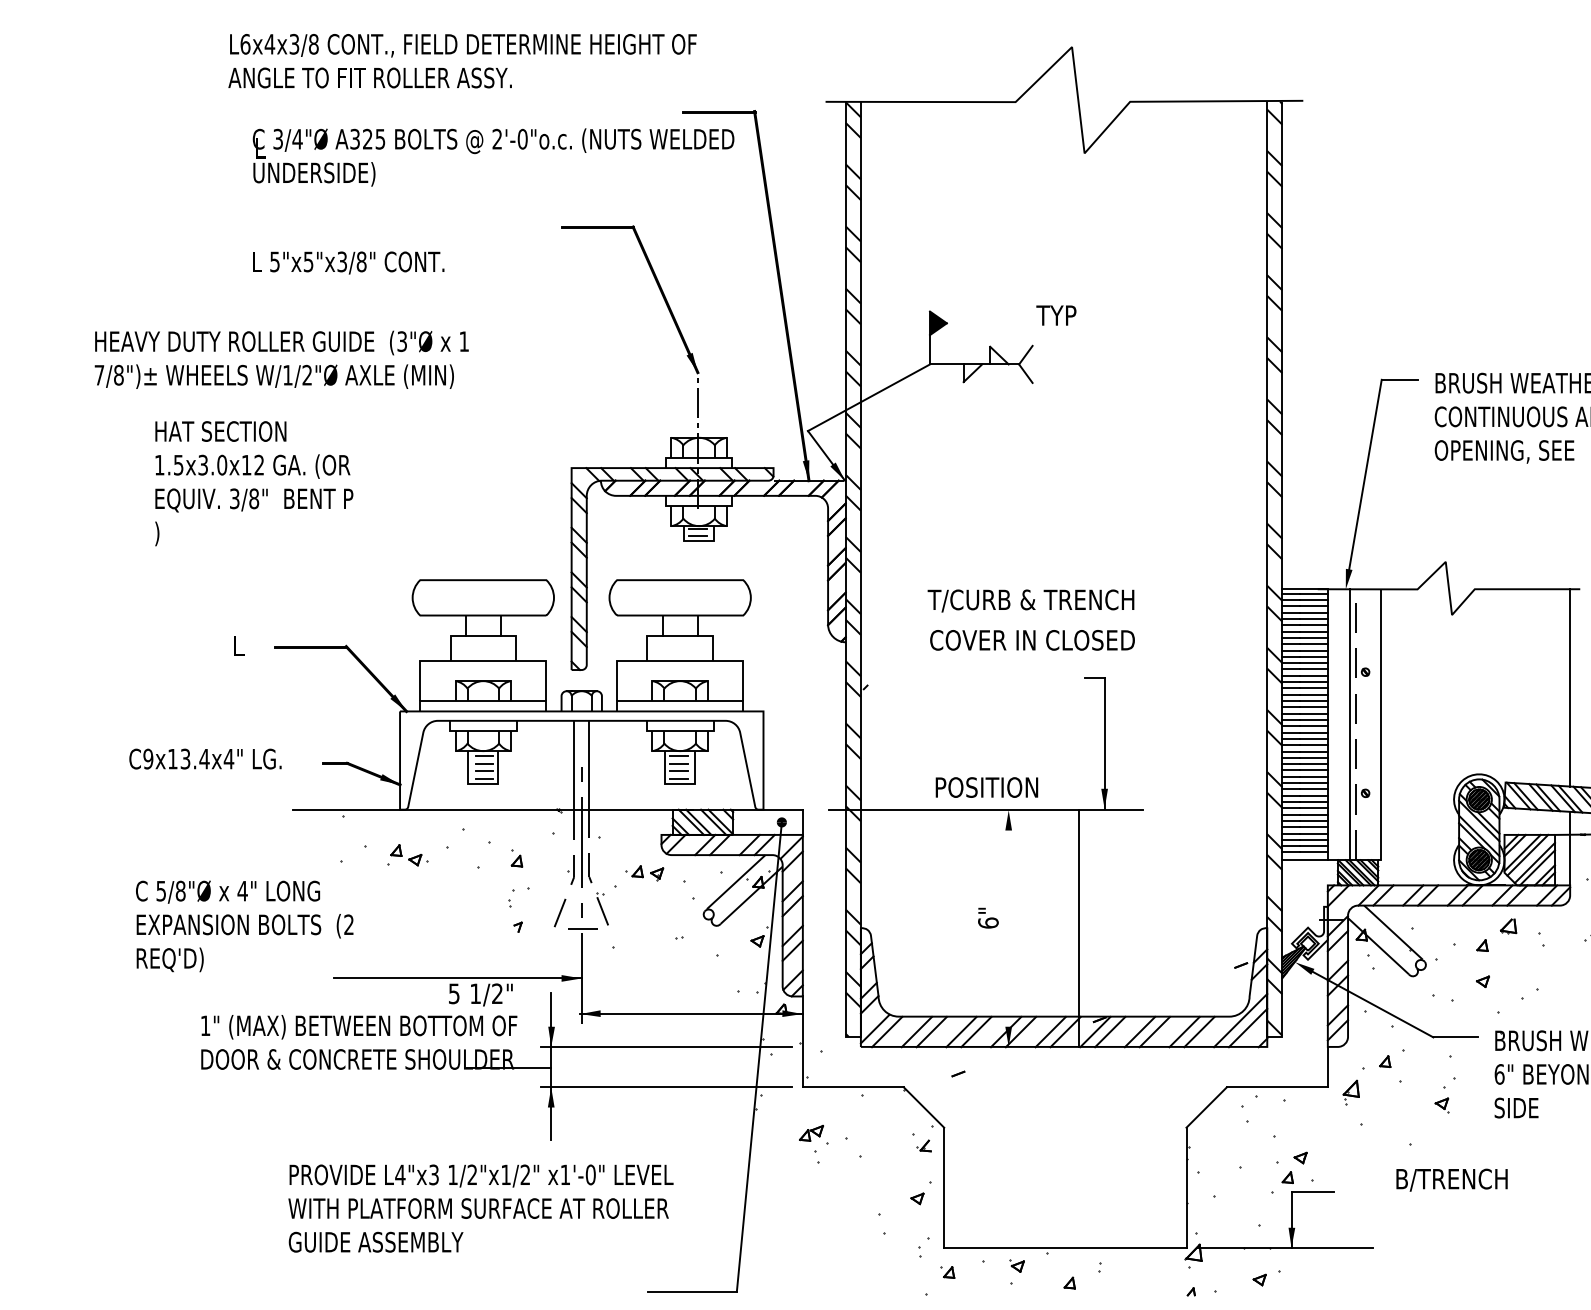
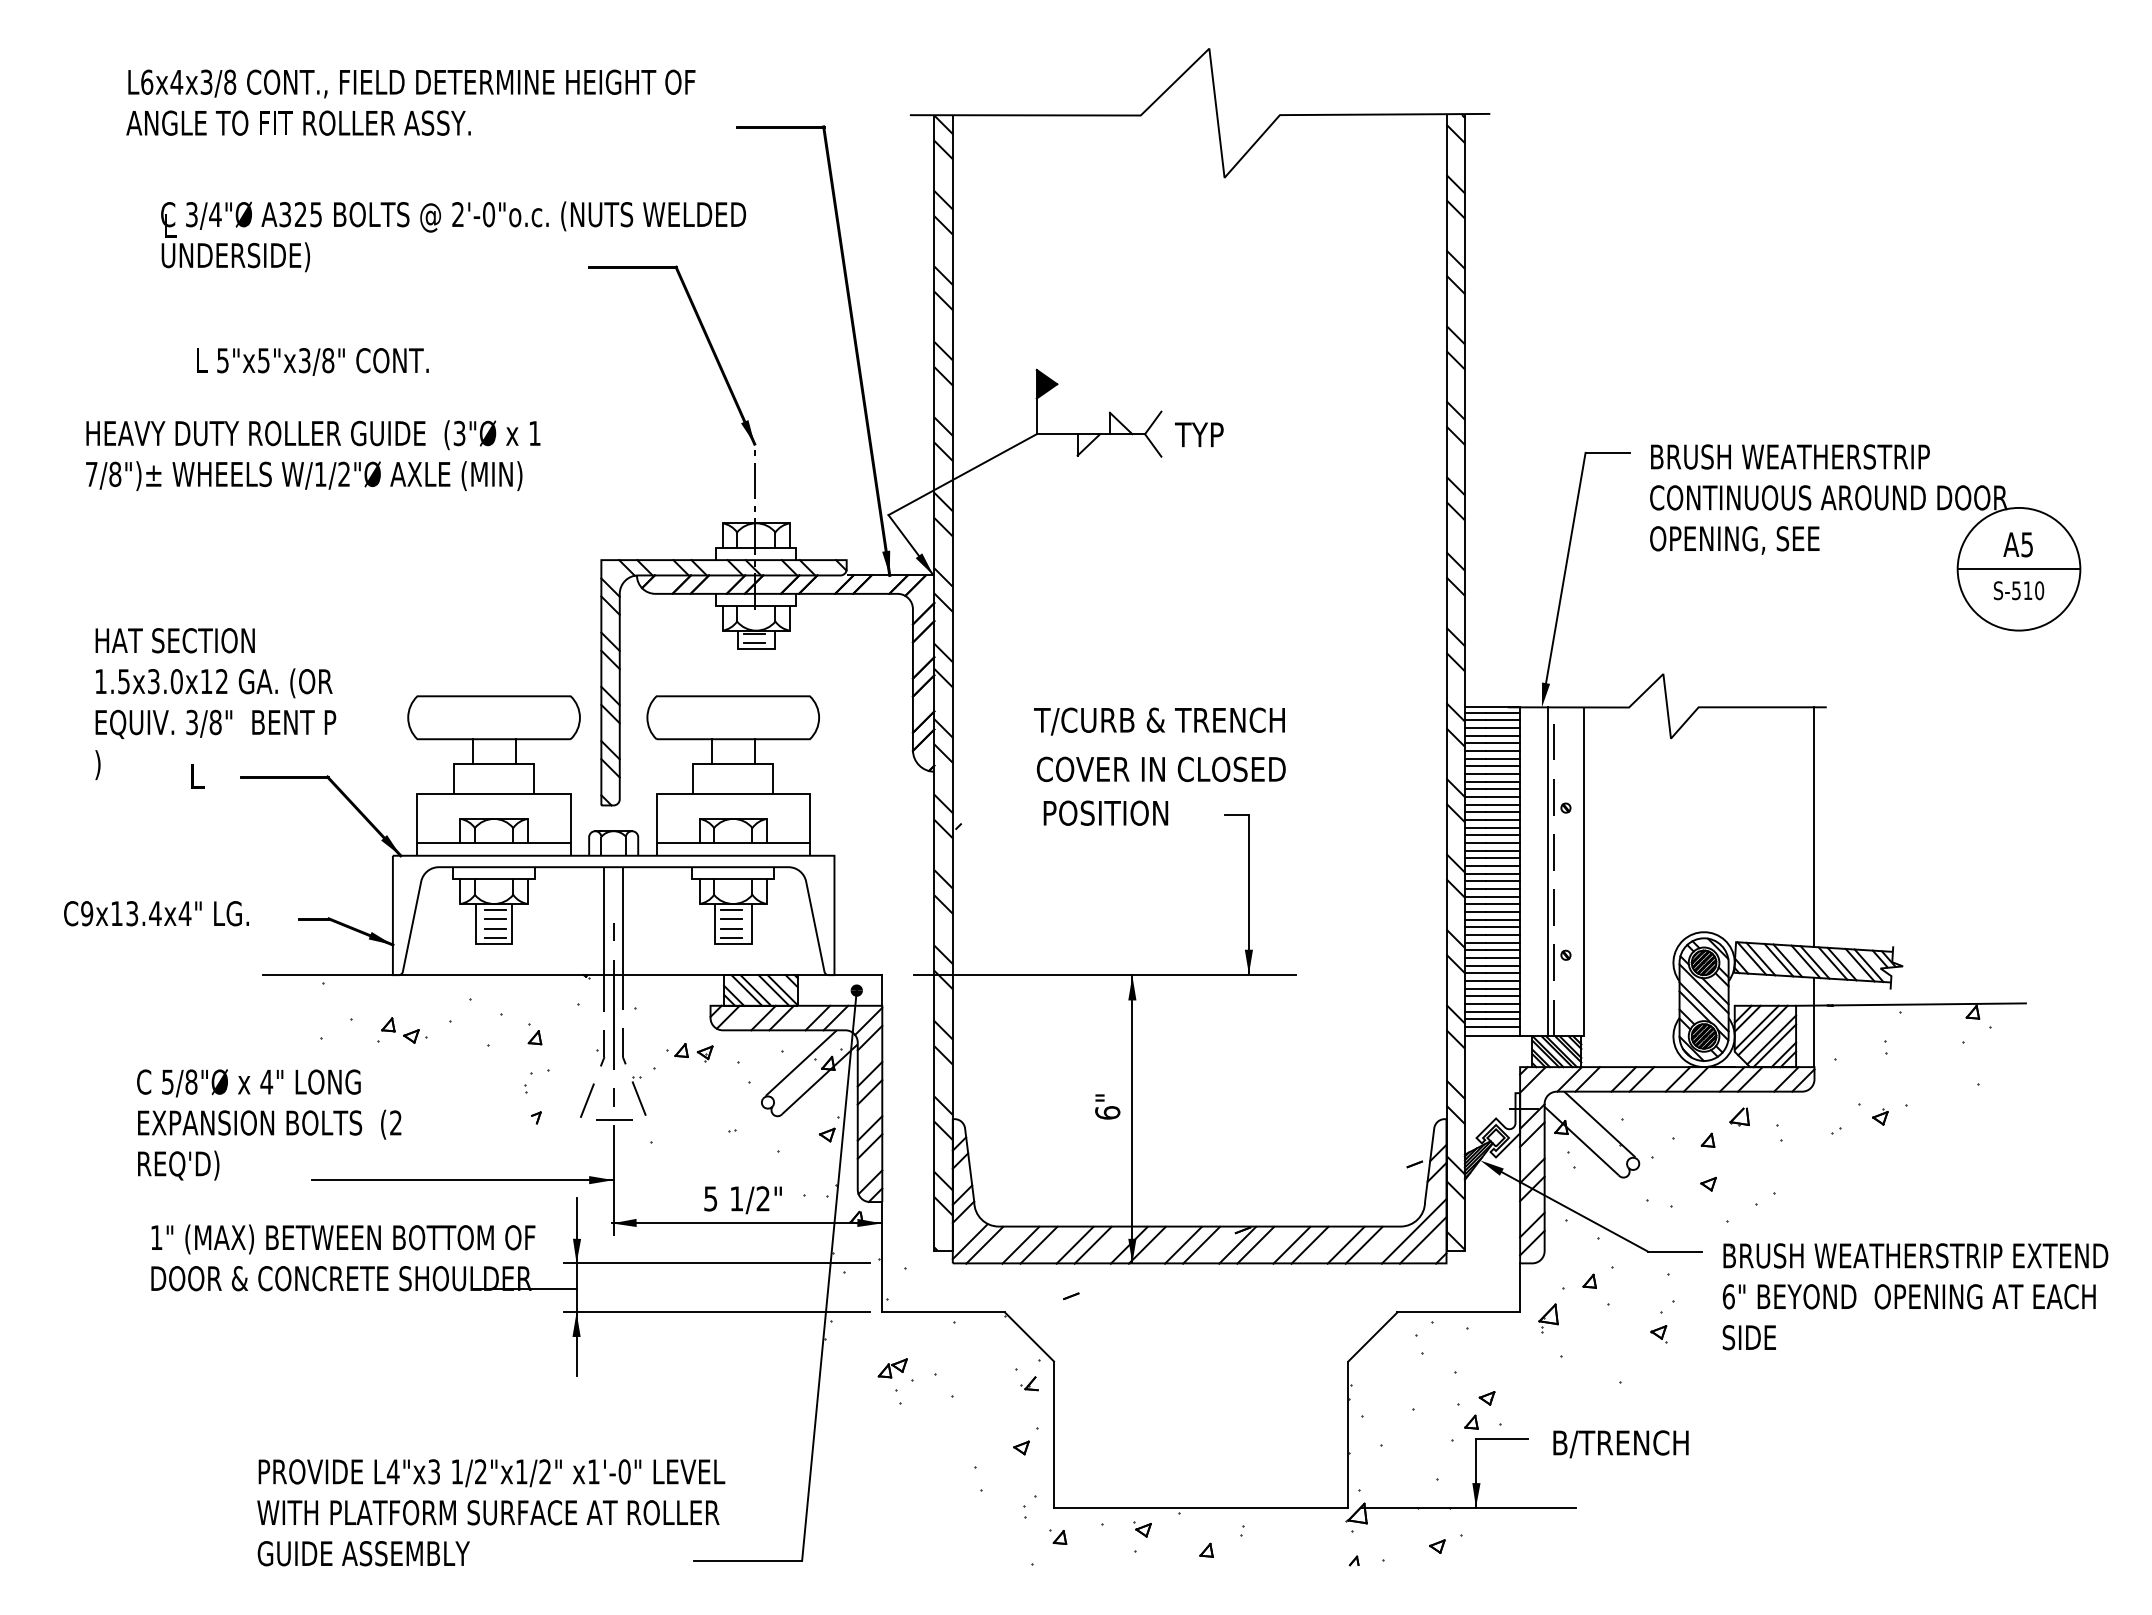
text: (462, 60) -> (410, 102), moved
text: (493, 157) -> (453, 236), moved
text: (348, 262) -> (312, 361), moved
text: (1056, 315) -> (1199, 434), moved
text: (282, 359) -> (313, 455), moved
text: (254, 483) -> (215, 703), moved
text: (986, 786) -> (1105, 812), moved
text: (244, 926) -> (269, 1124), moved
line: (1078, 928) -> (1132, 1119), moved
text: (480, 995) -> (742, 1200), moved
text: (1451, 1180) -> (1620, 1444), moved
text: (481, 1208) -> (491, 1512), moved

